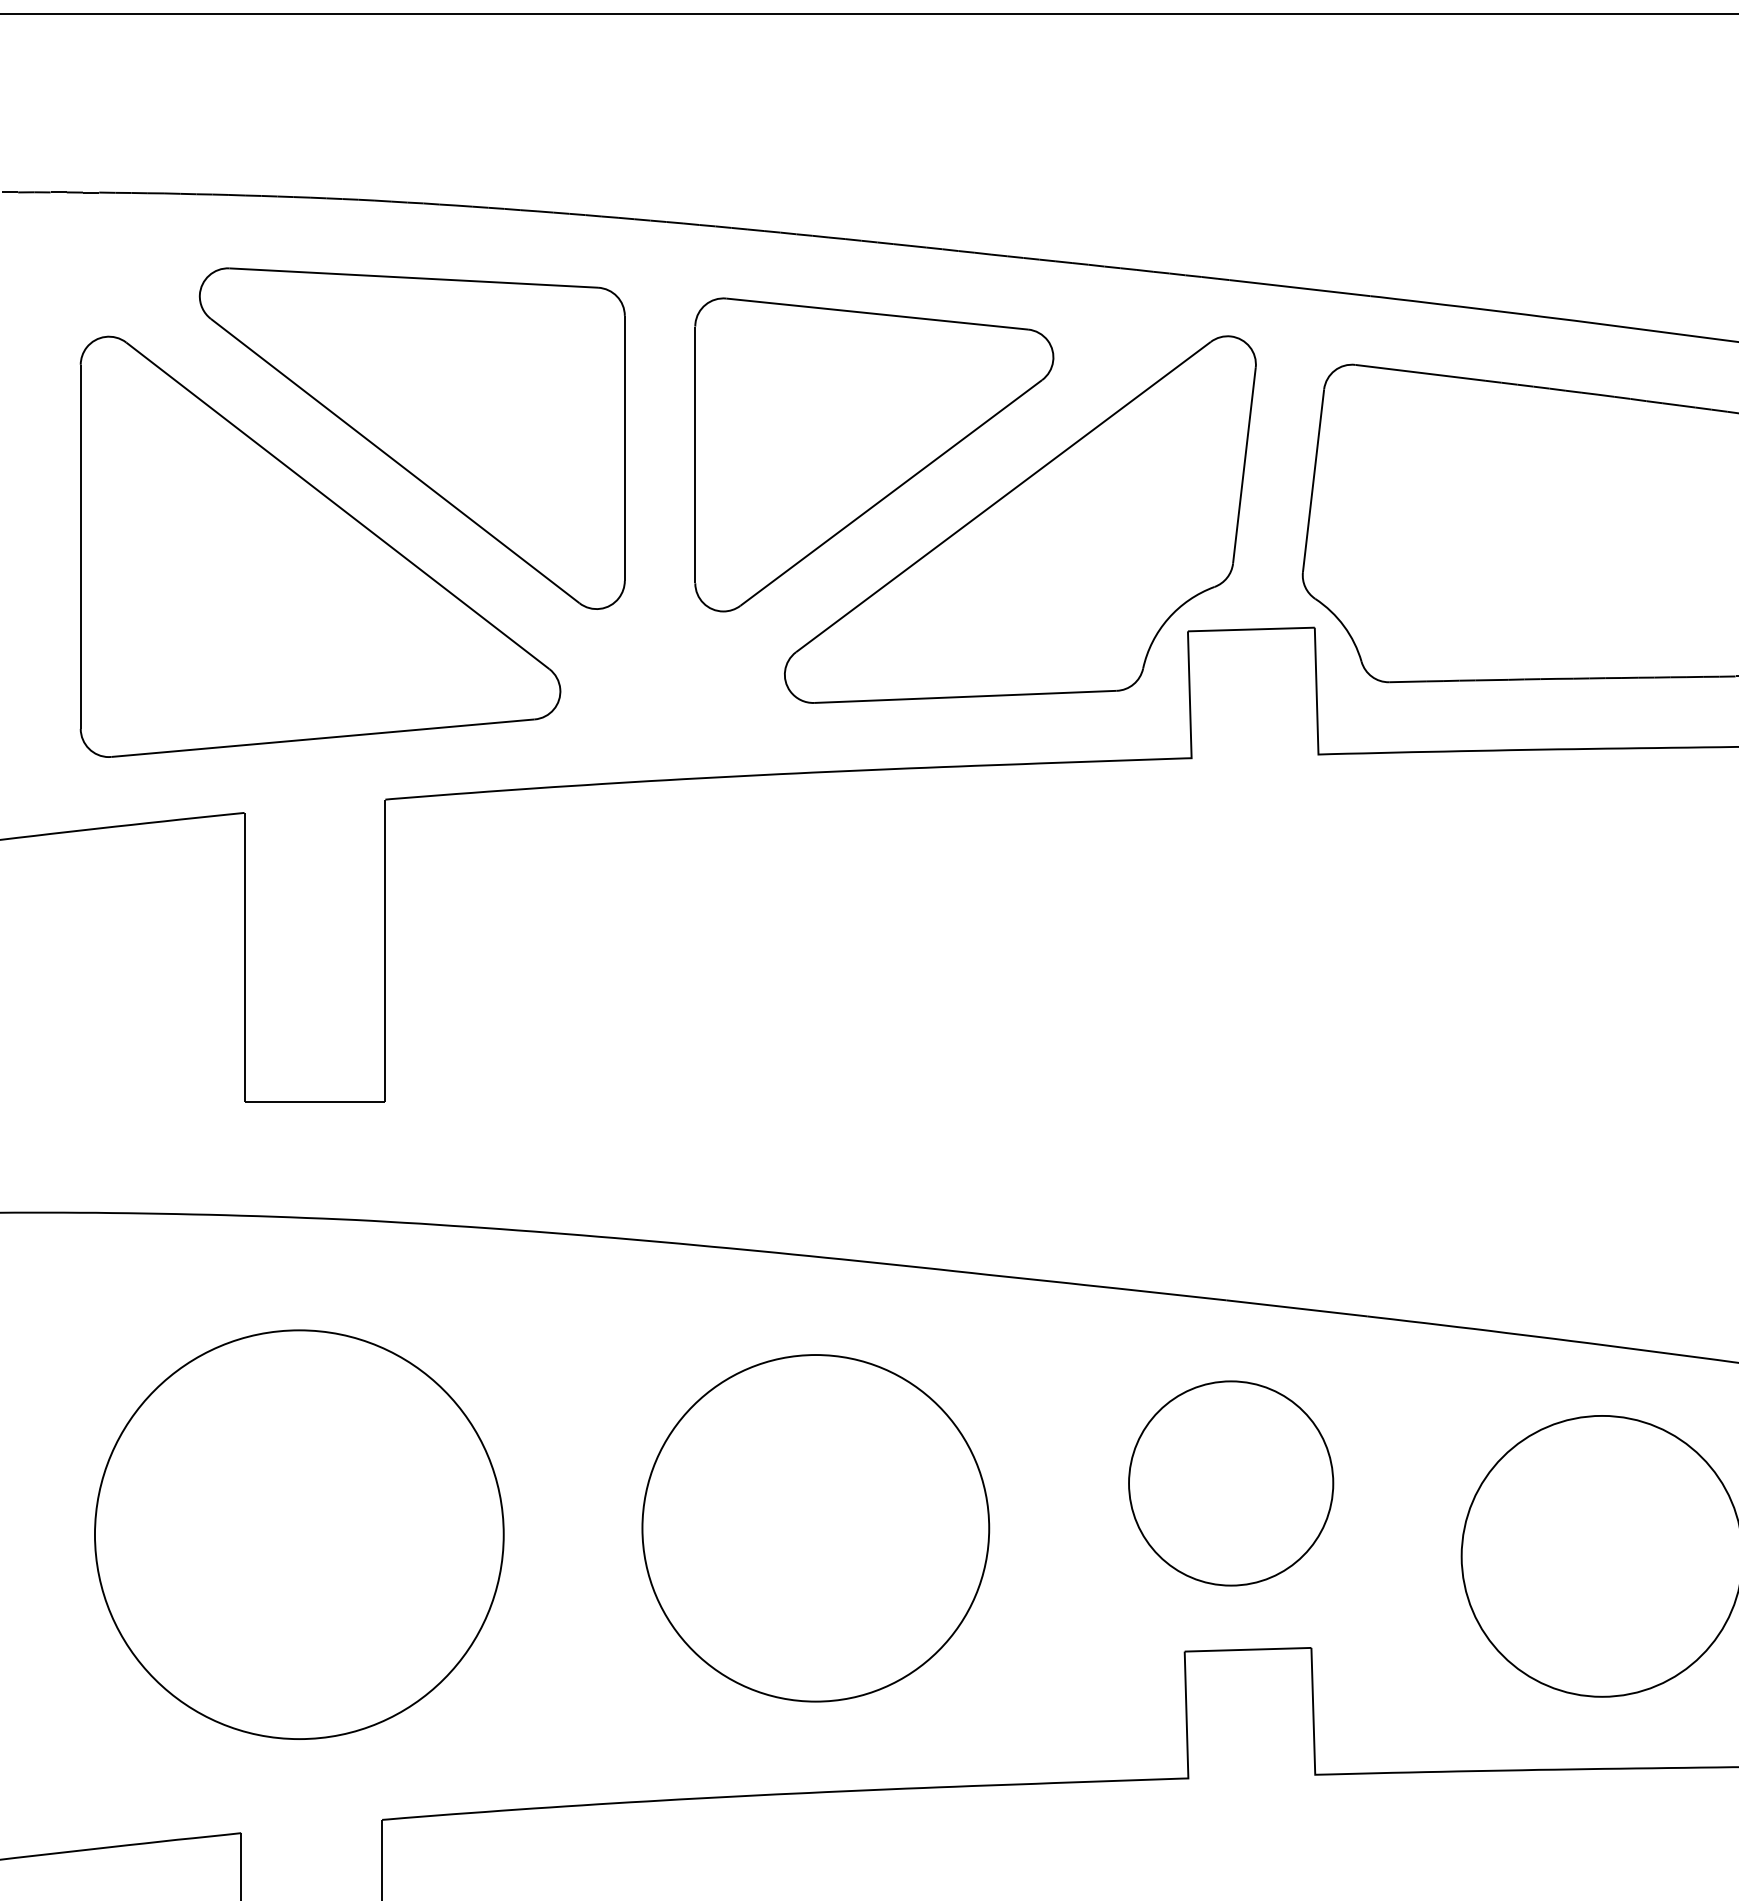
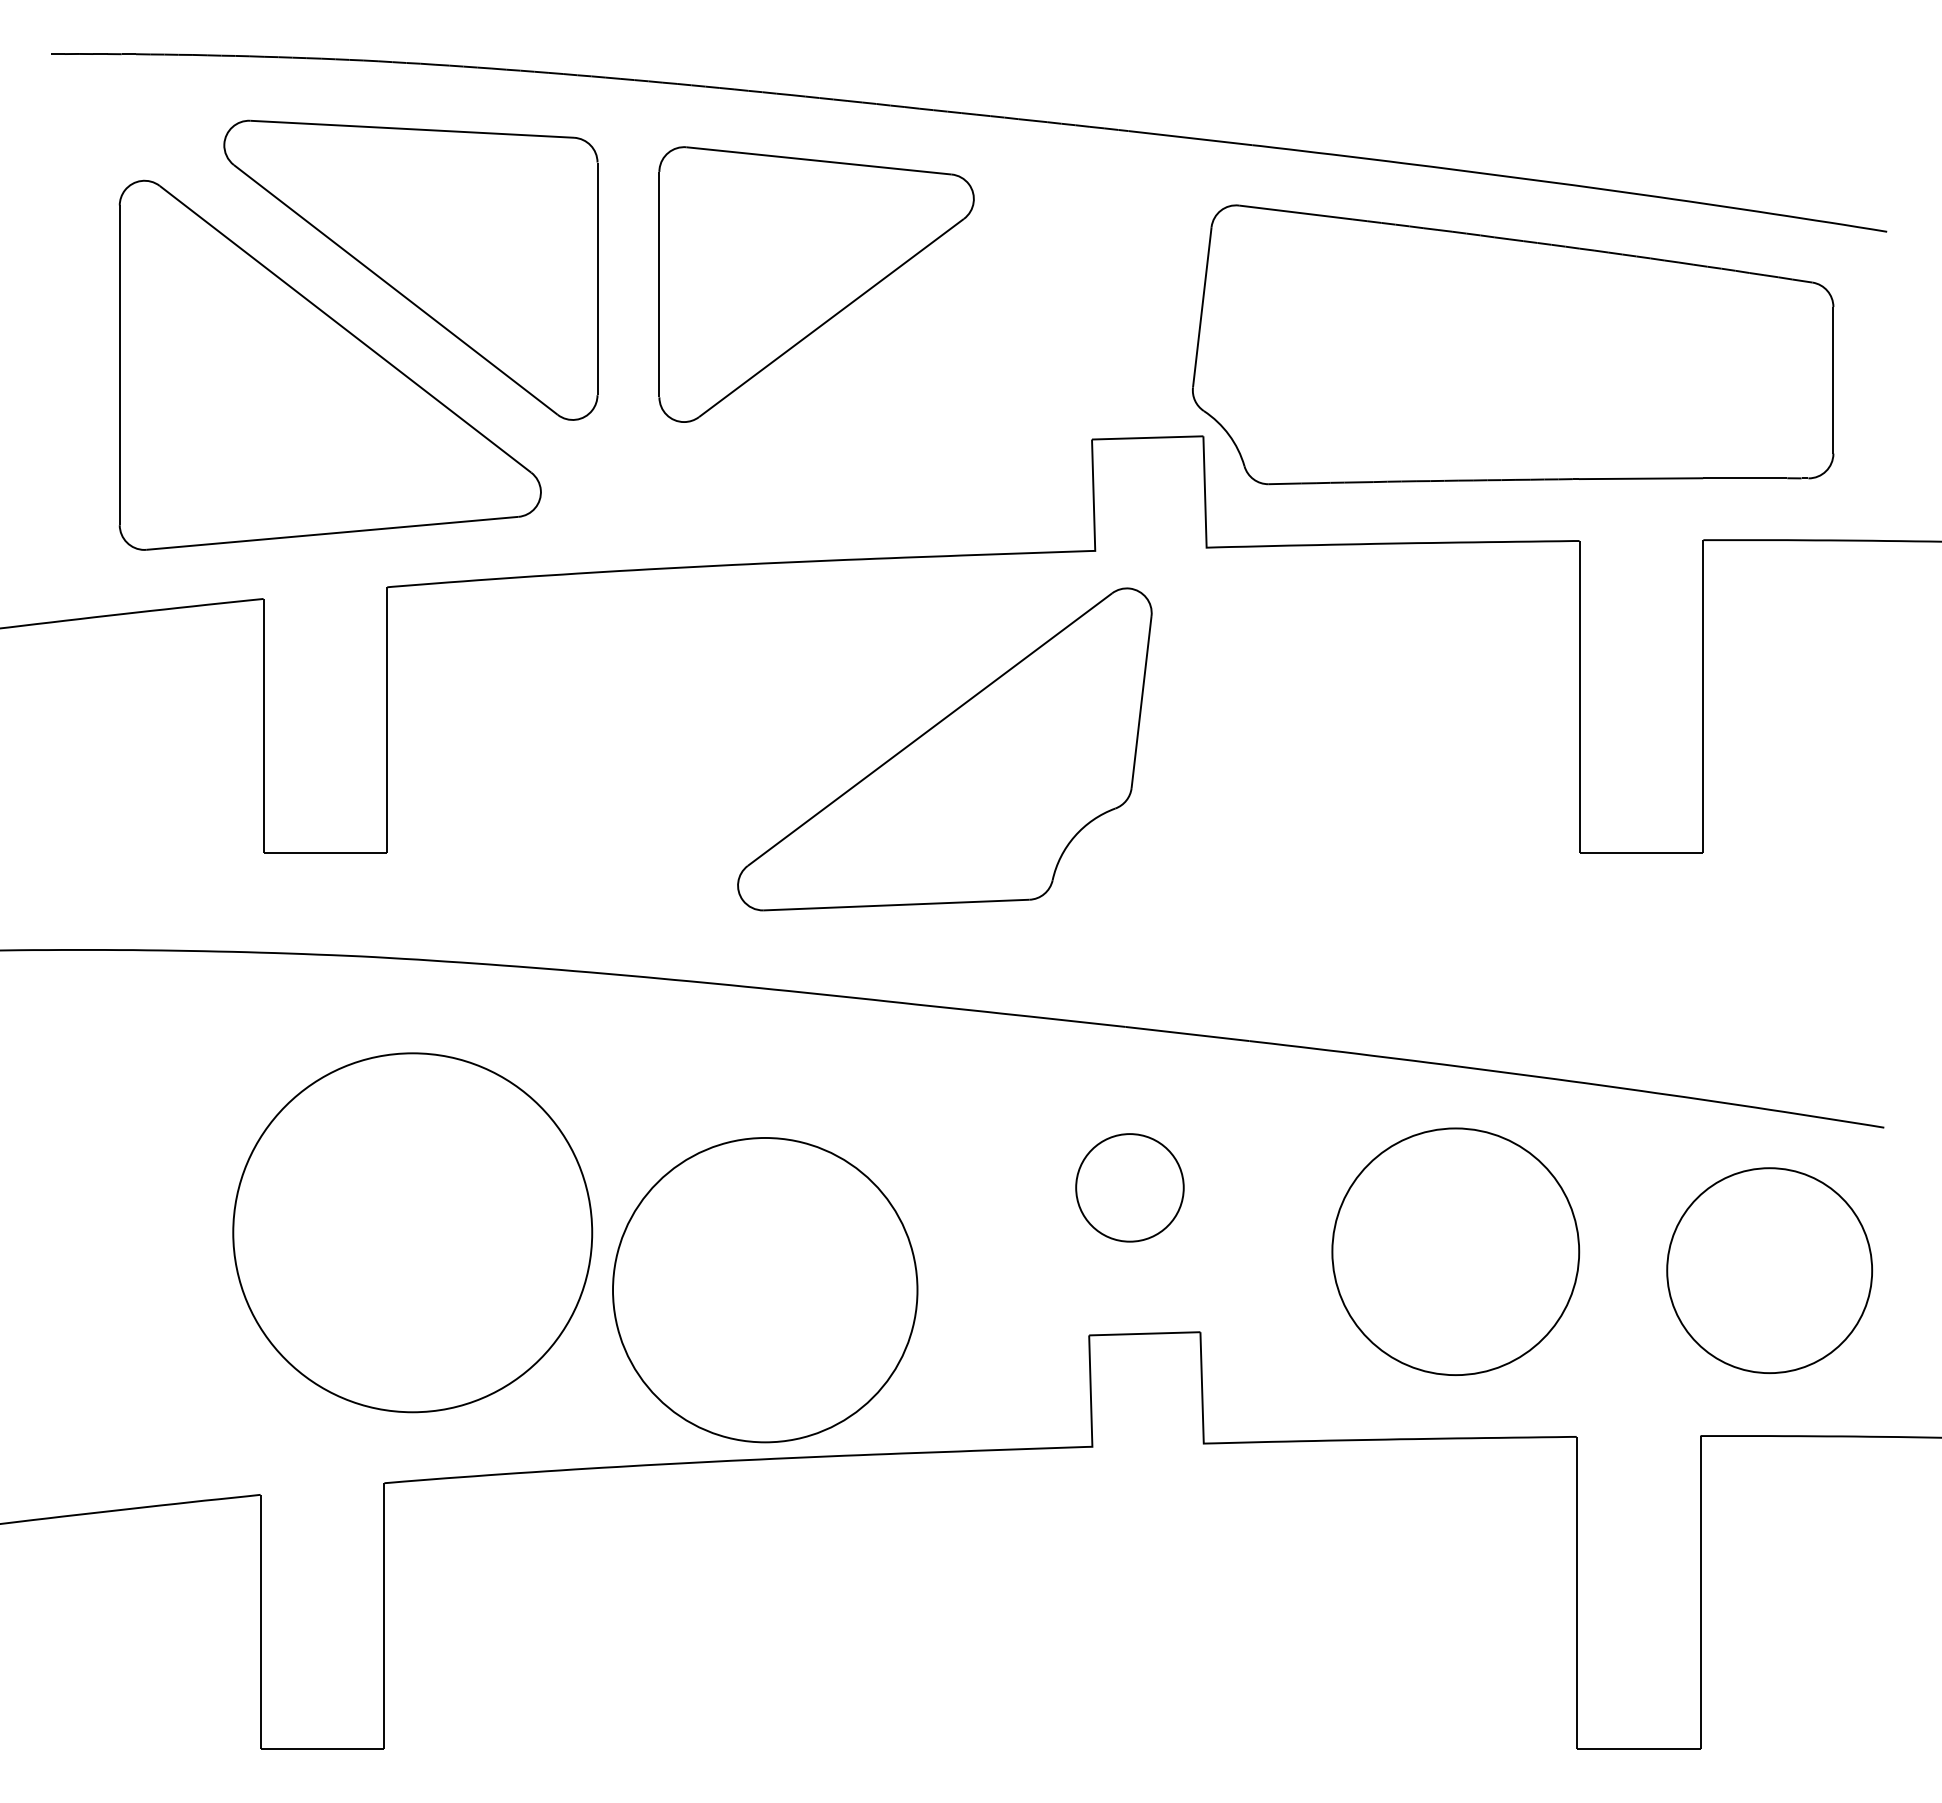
part: (1019, 519) -> (944, 749), moved
part: (1230, 1483) -> (1129, 1187), size x0.6
part: (816, 1528) -> (765, 1290), moved
part: (299, 1534) -> (412, 1232), moved

